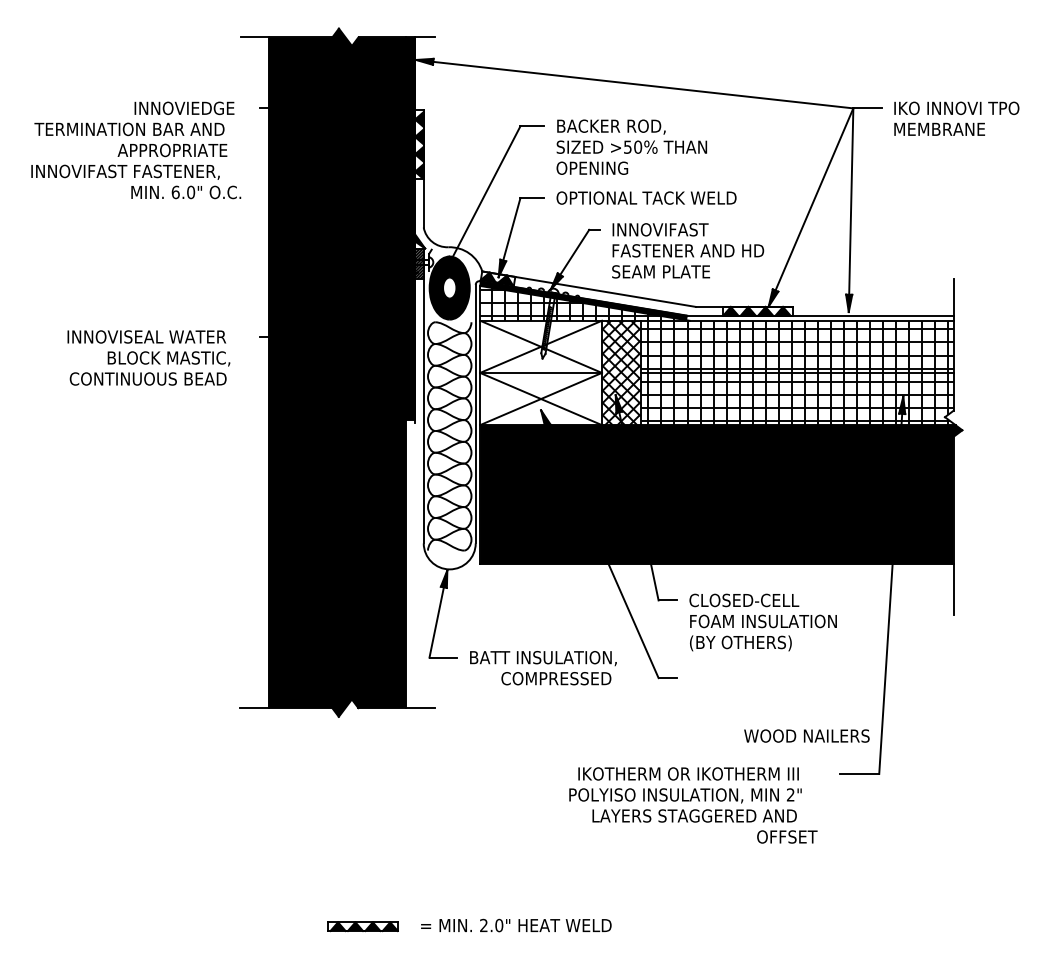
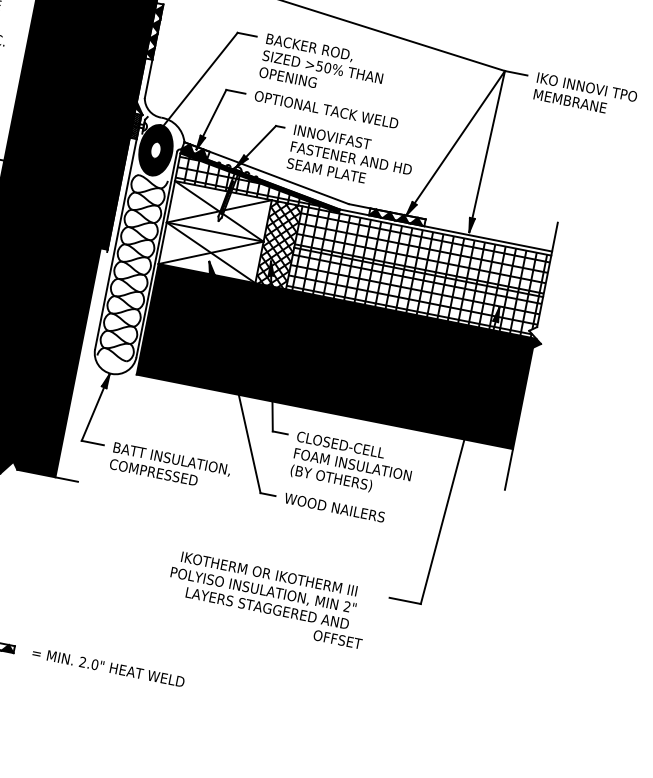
text: (556, 678) -> (153, 472), moved
text: (806, 735) -> (334, 507), moved

